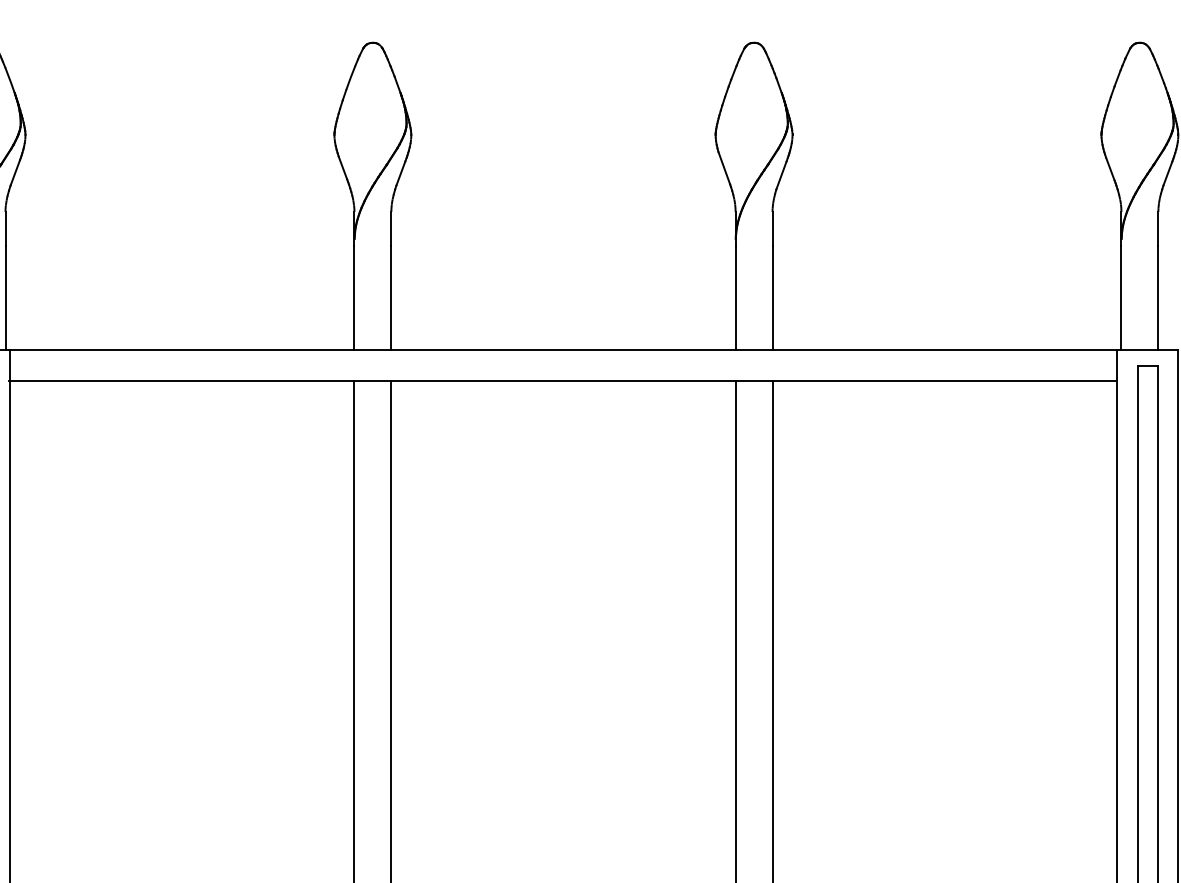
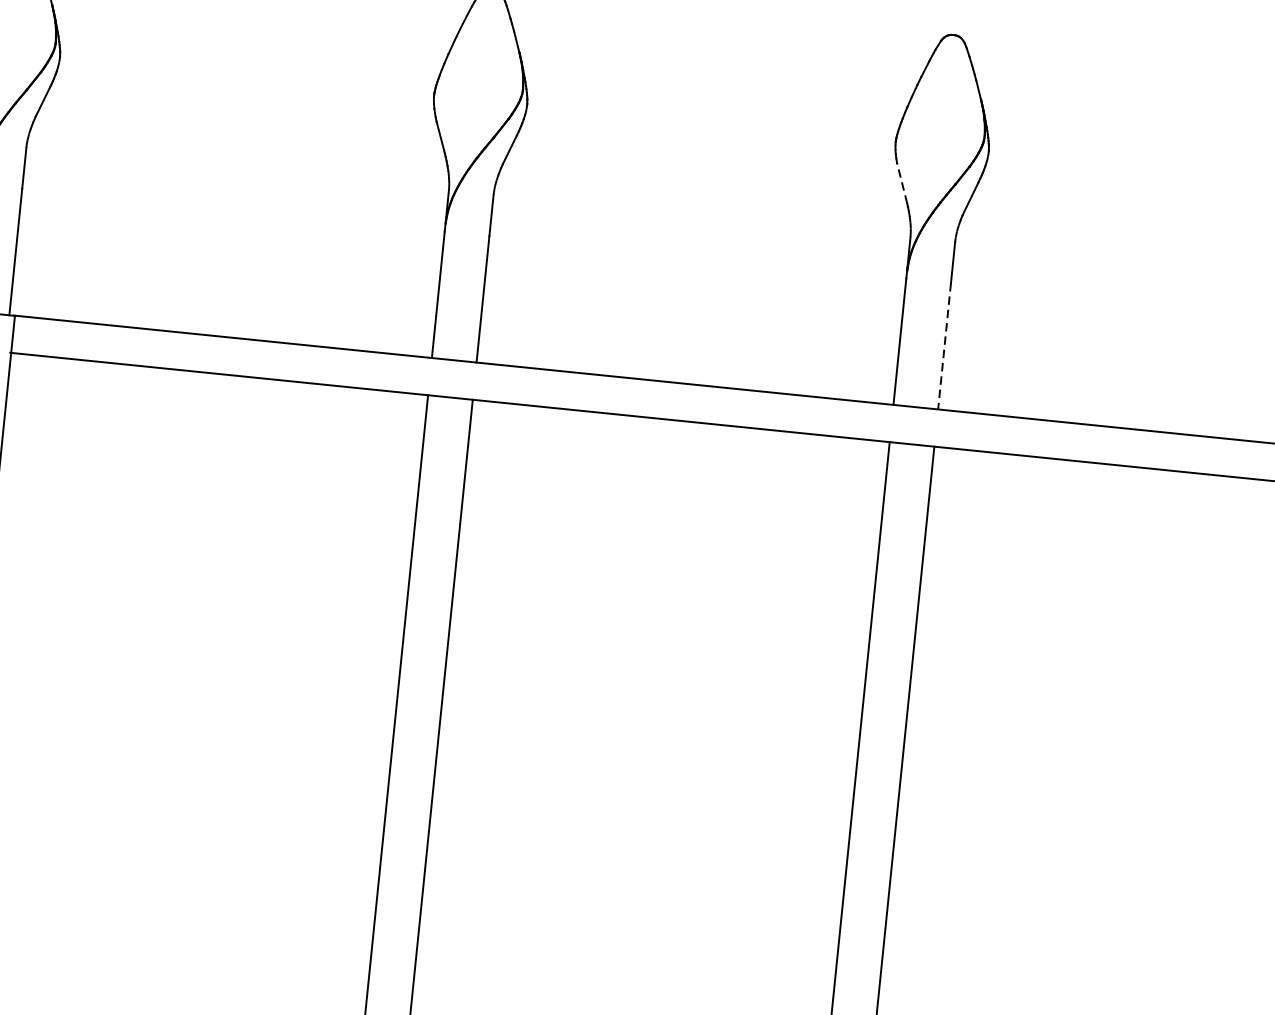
line: (724, 167) -> (902, 182), solid -> dashed
line: (772, 298) -> (944, 346), solid -> dashed

